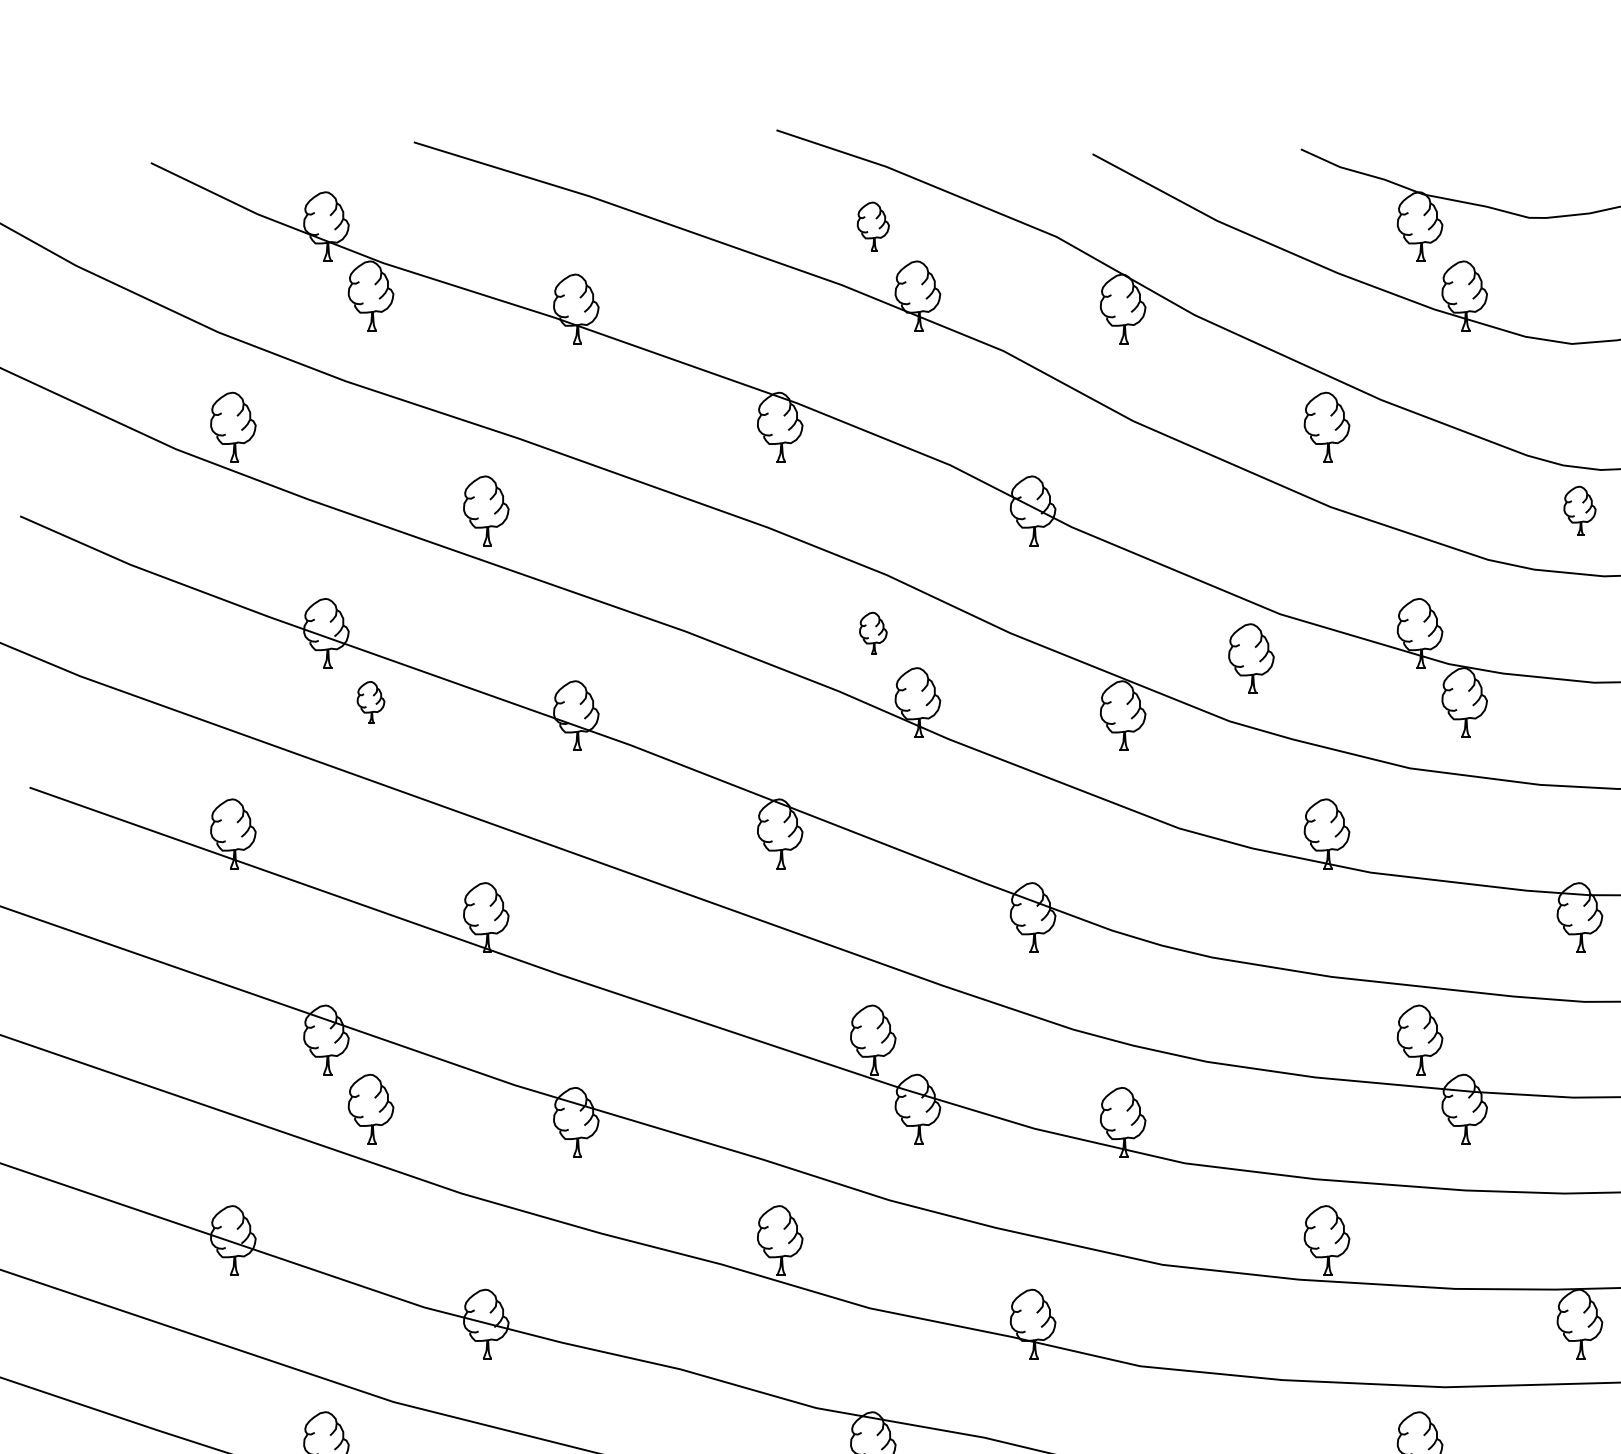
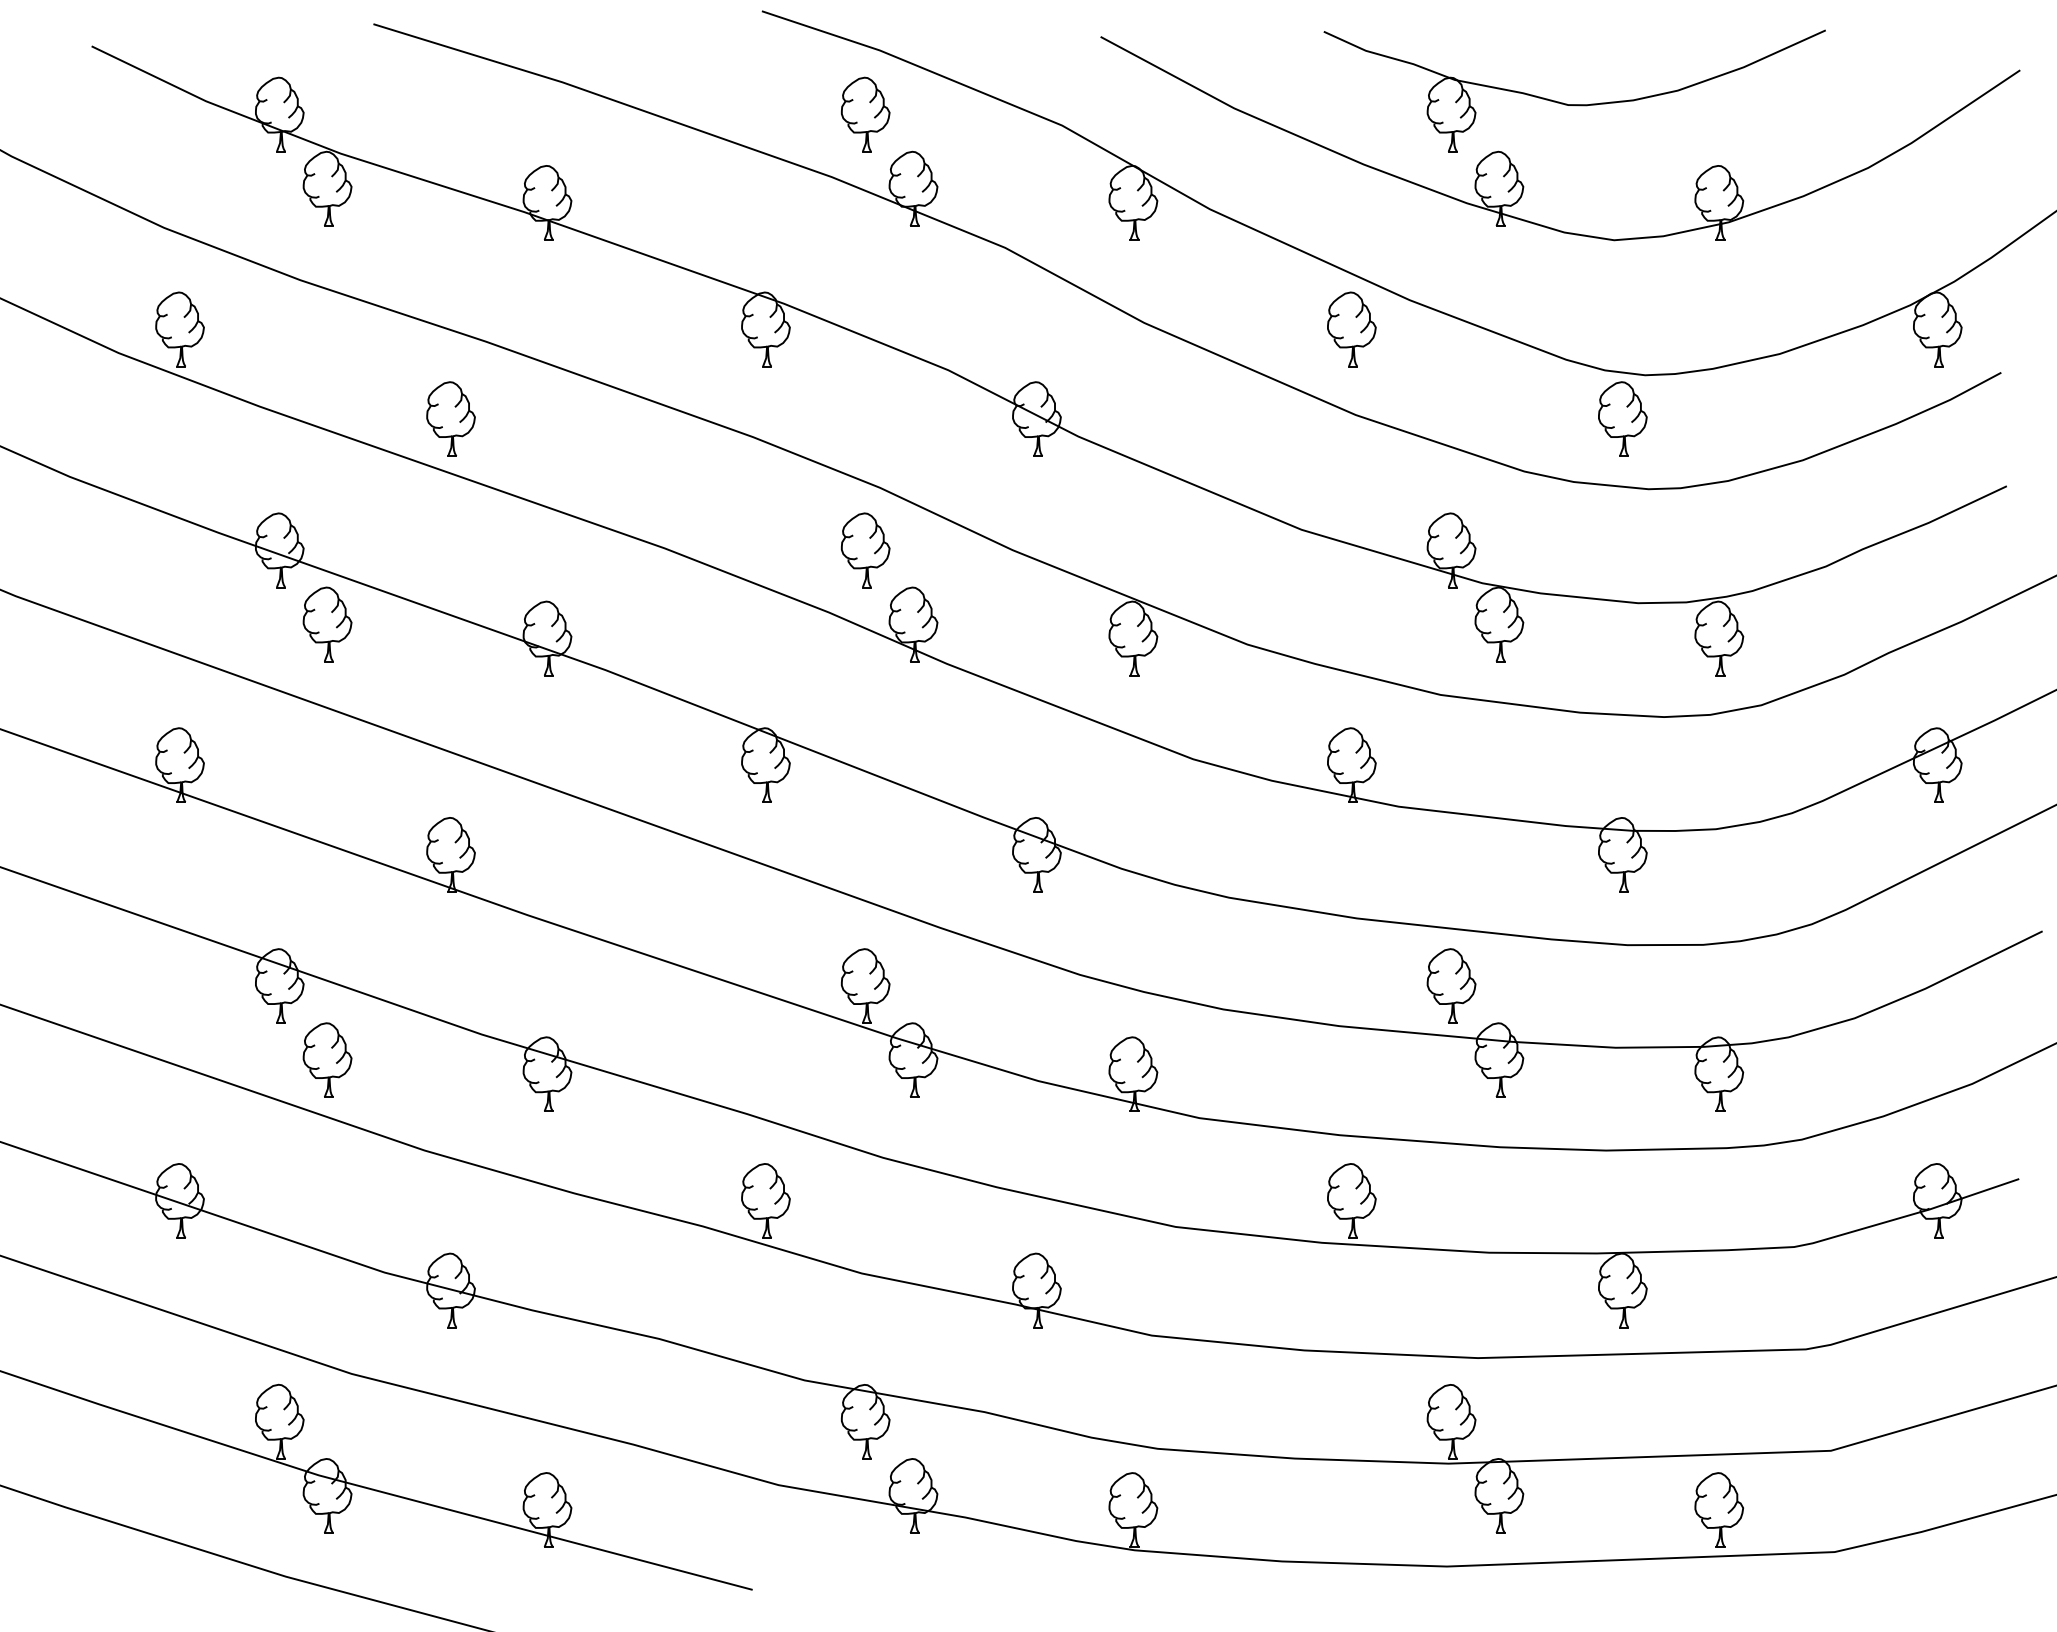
part: (873, 226) -> (865, 114), size x1.43
part: (1579, 510) -> (1622, 418), size x1.43
part: (873, 633) -> (865, 550), size x1.67
part: (1251, 658) -> (1270, 577), removed
part: (371, 702) -> (327, 624), size x1.67

